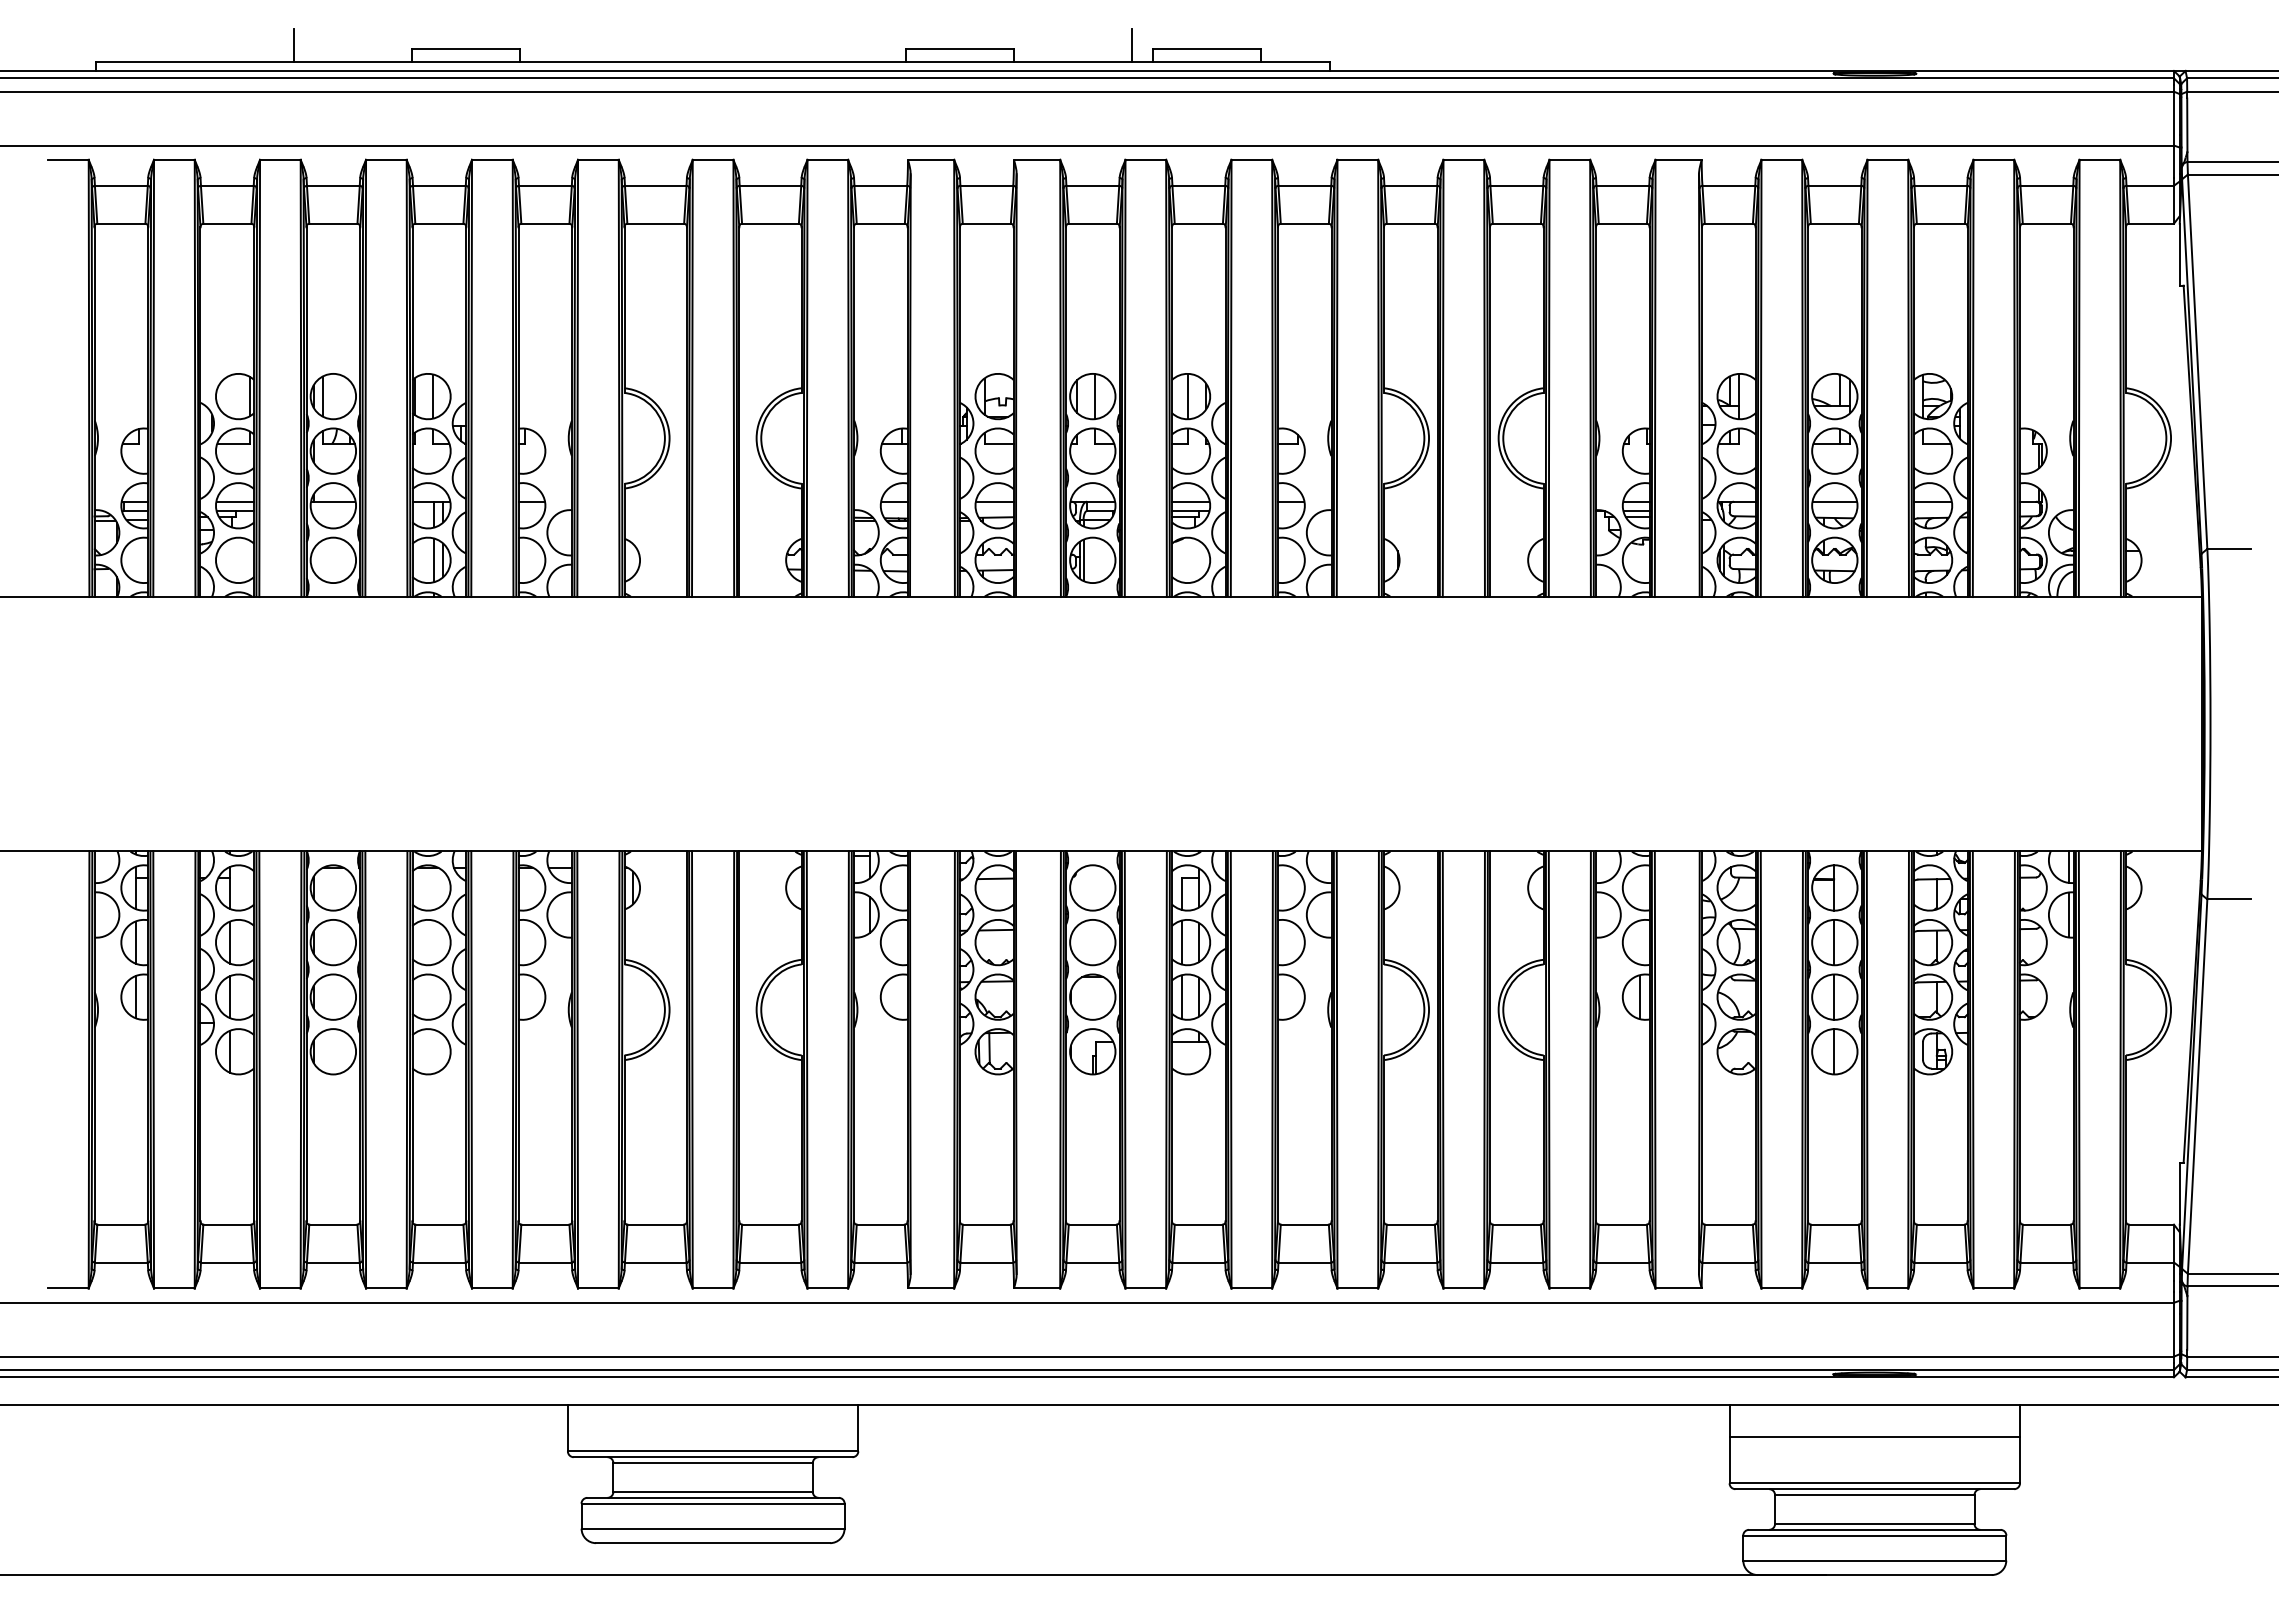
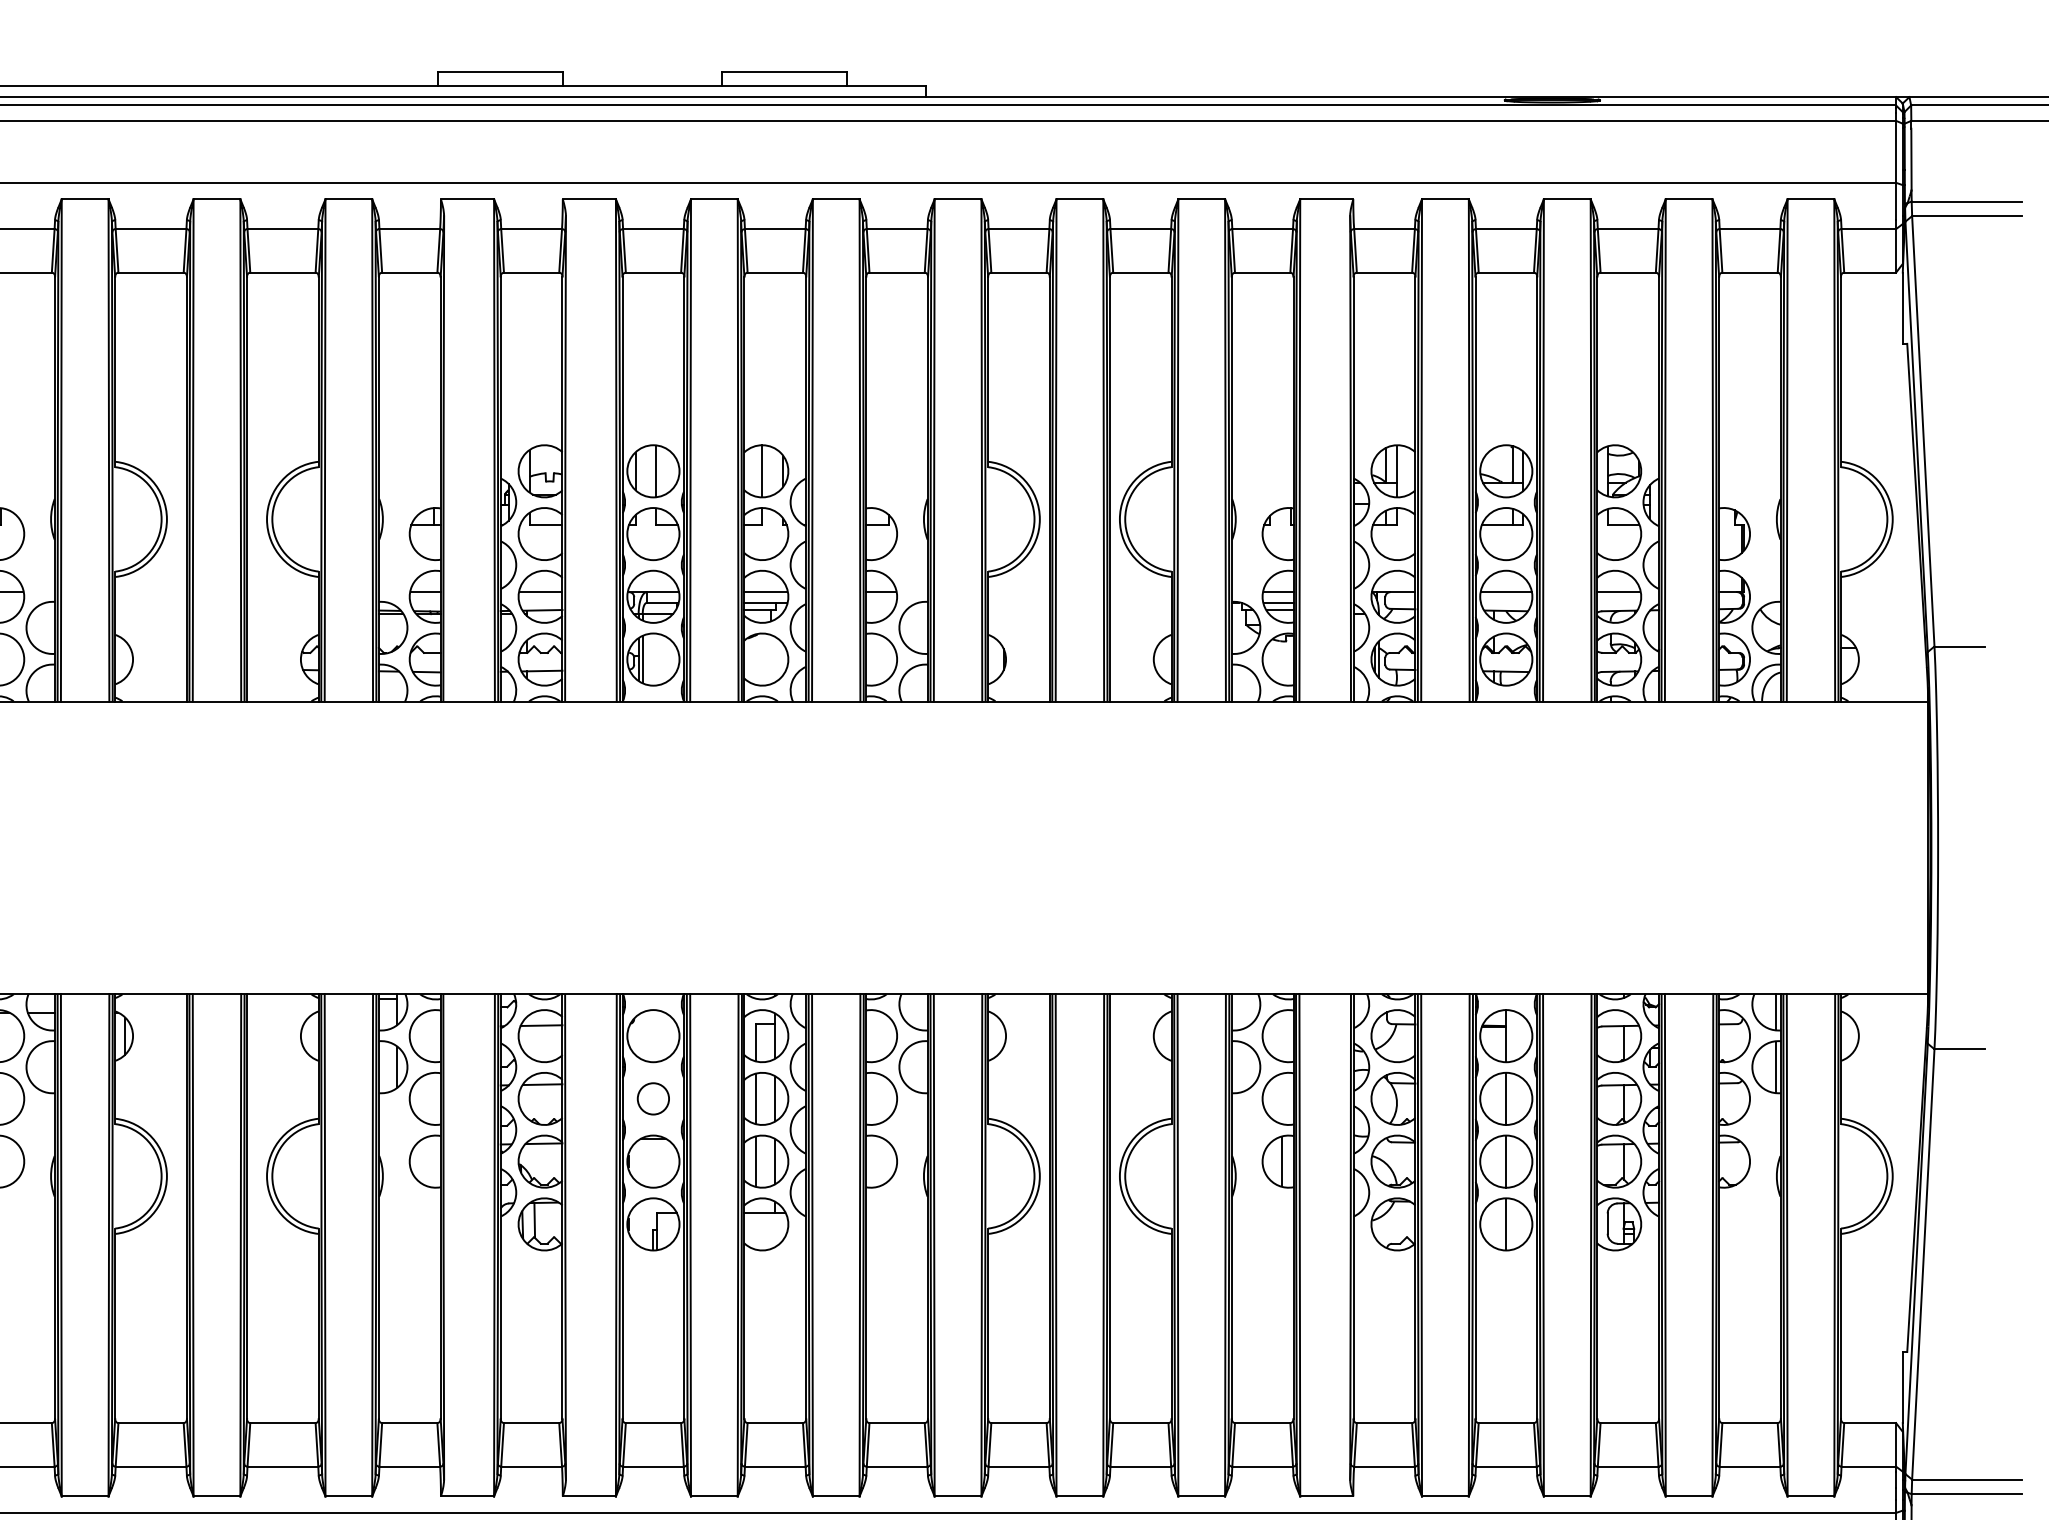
line: (1131, 45) -> (697, 67), removed
circle: (1092, 942) -> (653, 1098), size x0.6

